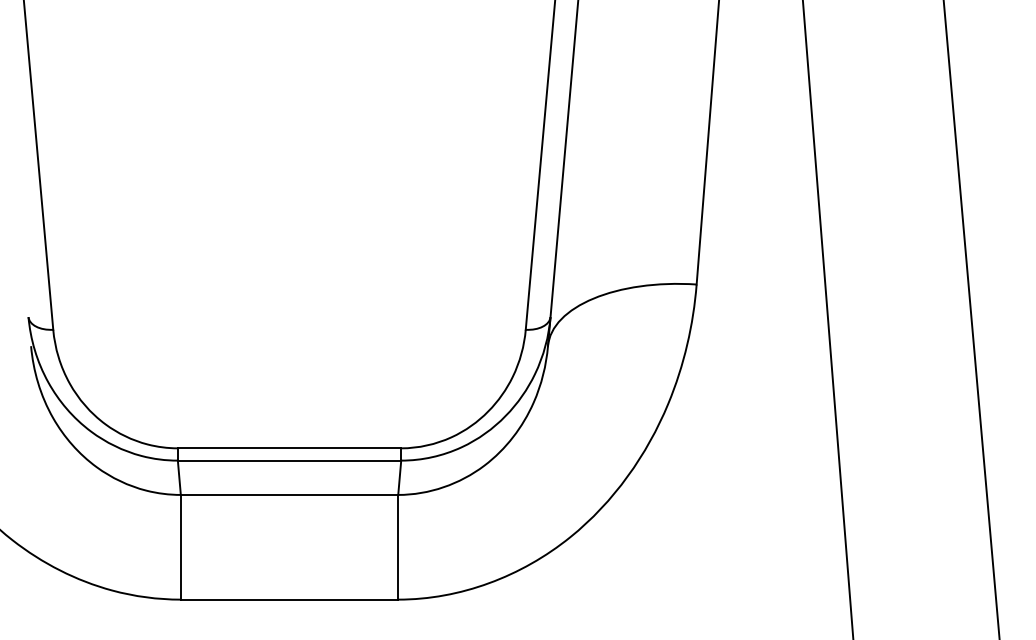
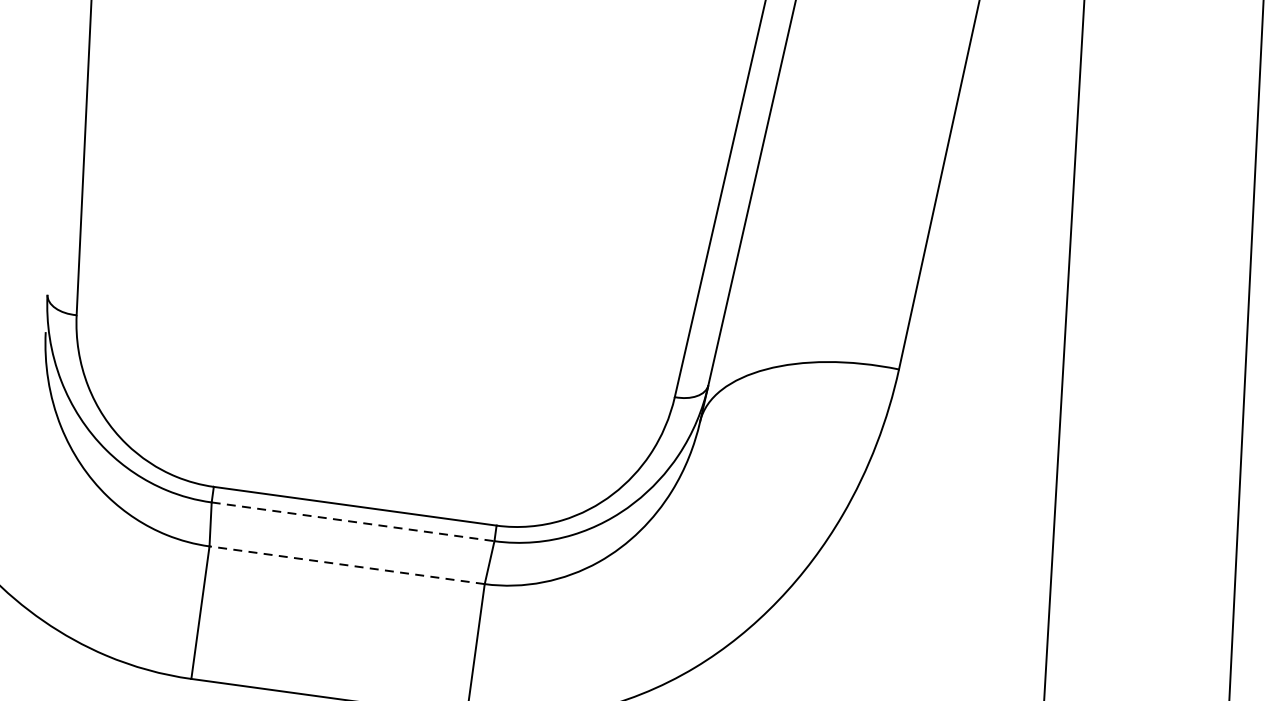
line: (289, 460) -> (353, 521), solid -> dashed
line: (289, 494) -> (347, 564), solid -> dashed

